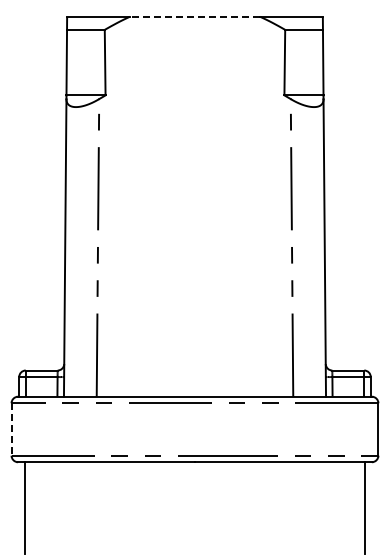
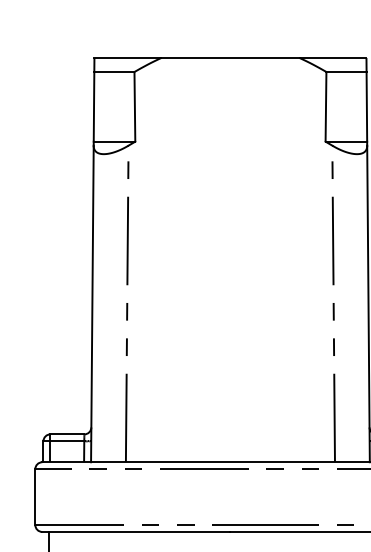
line: (194, 16) -> (229, 57), dashed -> solid
line: (11, 429) -> (35, 497), dashed -> solid

